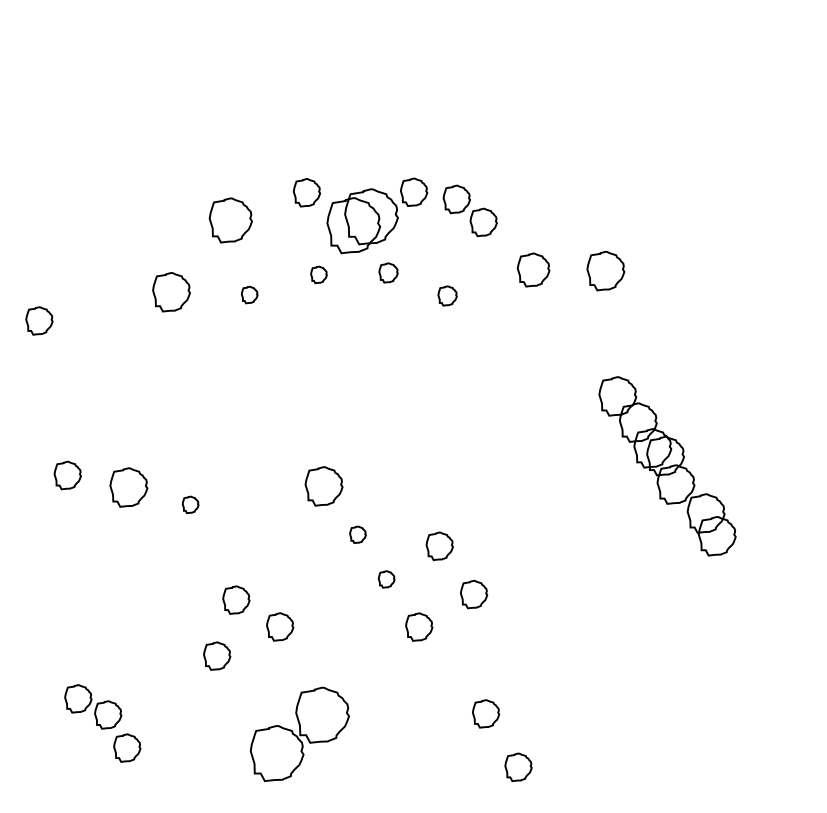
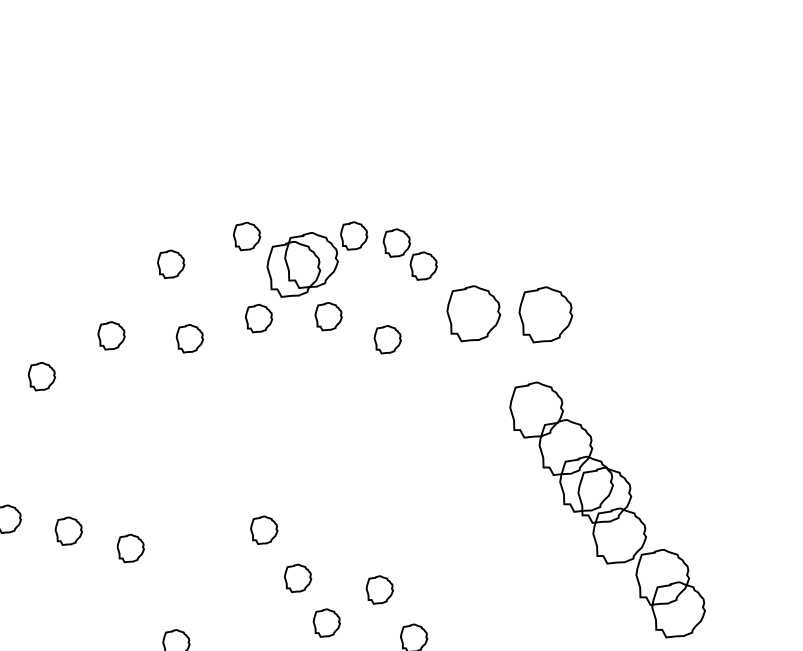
part: (231, 220) -> (171, 264), size x0.62
part: (533, 269) -> (473, 313), size x1.67
part: (605, 270) -> (545, 314), size x1.43
part: (388, 272) -> (328, 316), size x1.43
part: (318, 274) -> (258, 318), size x1.67
part: (171, 291) -> (111, 335), size x0.71
part: (249, 294) -> (189, 338), size x1.67
part: (447, 295) -> (387, 339), size x1.43
part: (101, 332) -> (41, 376), added
part: (667, 466) -> (607, 510), size x1.43
part: (324, 486) -> (264, 530), size x0.71
part: (128, 487) -> (68, 531), size x0.71
part: (190, 504) -> (130, 548), size x1.67
part: (357, 534) -> (297, 578), size x1.67
part: (386, 579) -> (326, 623), size x1.67

